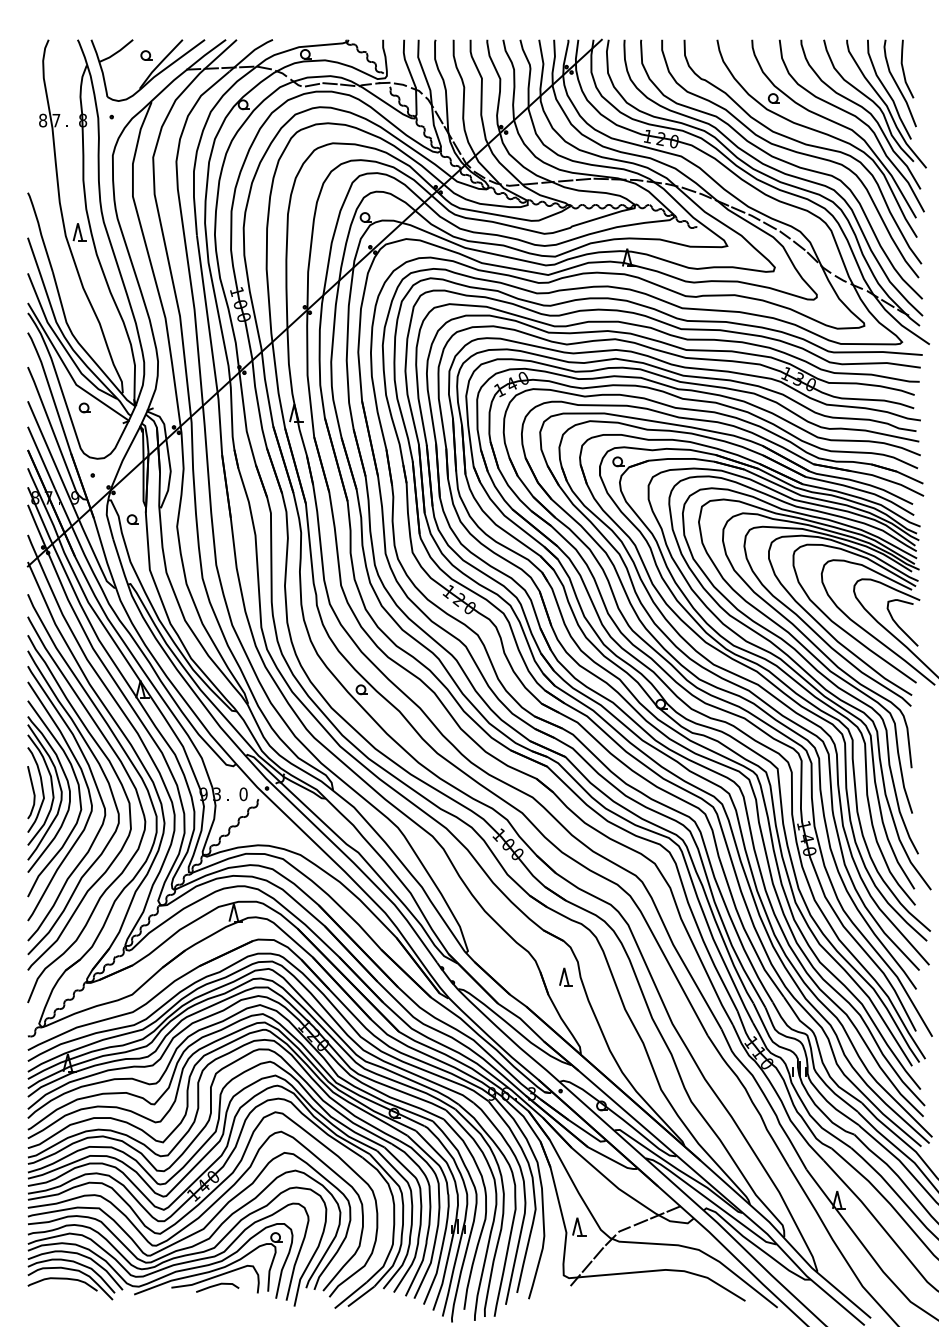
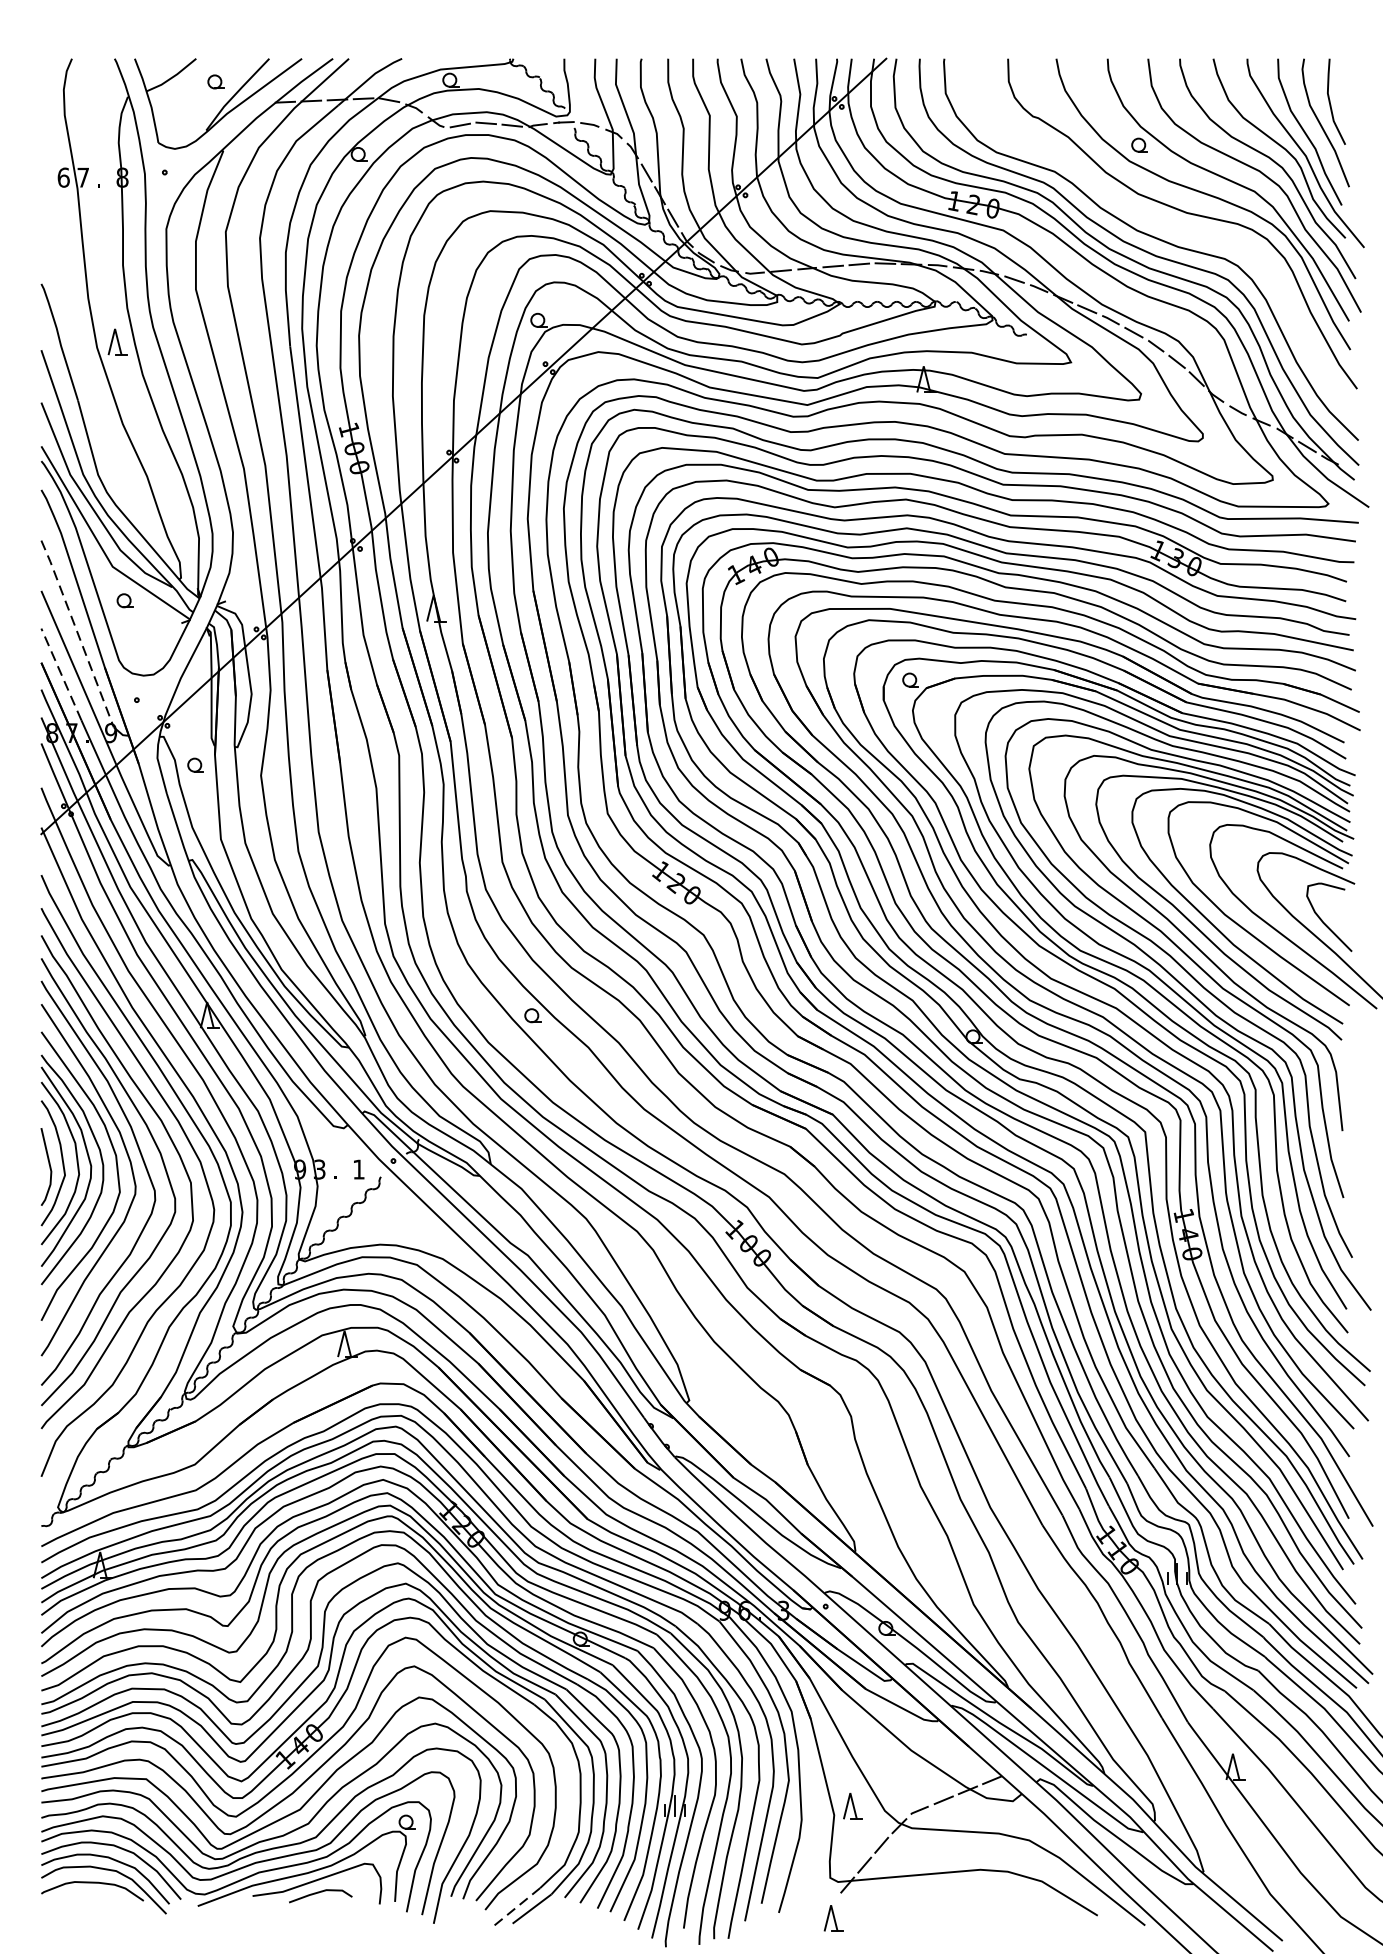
text: (43, 120) -> (64, 177), 8 -> 6
curve: (793, 152) -> (1168, 224), removed
line: (52, 429) -> (77, 632), solid -> dashed
line: (41, 457) -> (61, 673), solid -> dashed
text: (243, 794) -> (358, 1169), 0 -> 1
part: (565, 976) -> (832, 1917), moved
line: (350, 1295) -> (516, 1907), solid -> dashed

